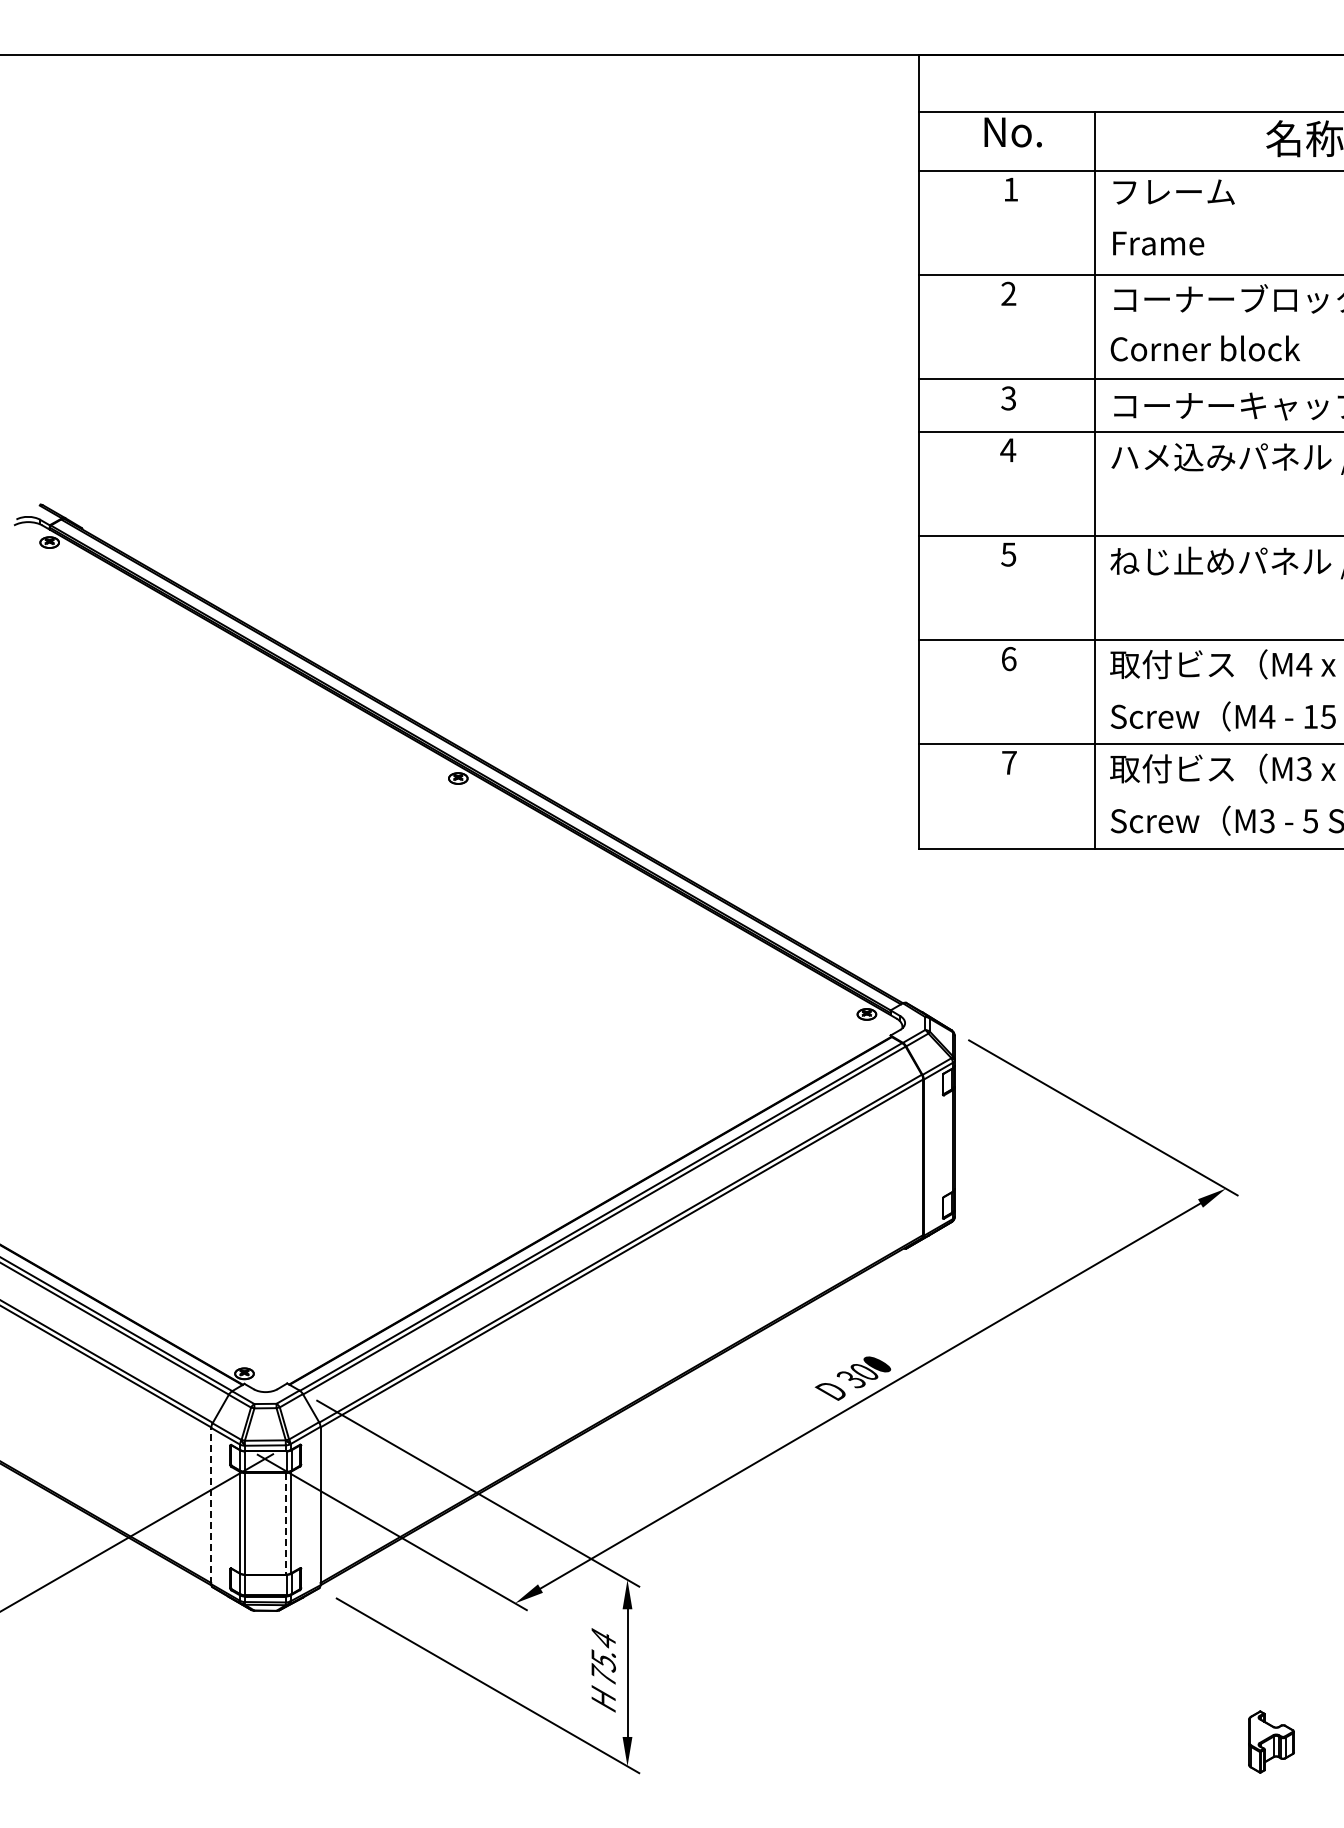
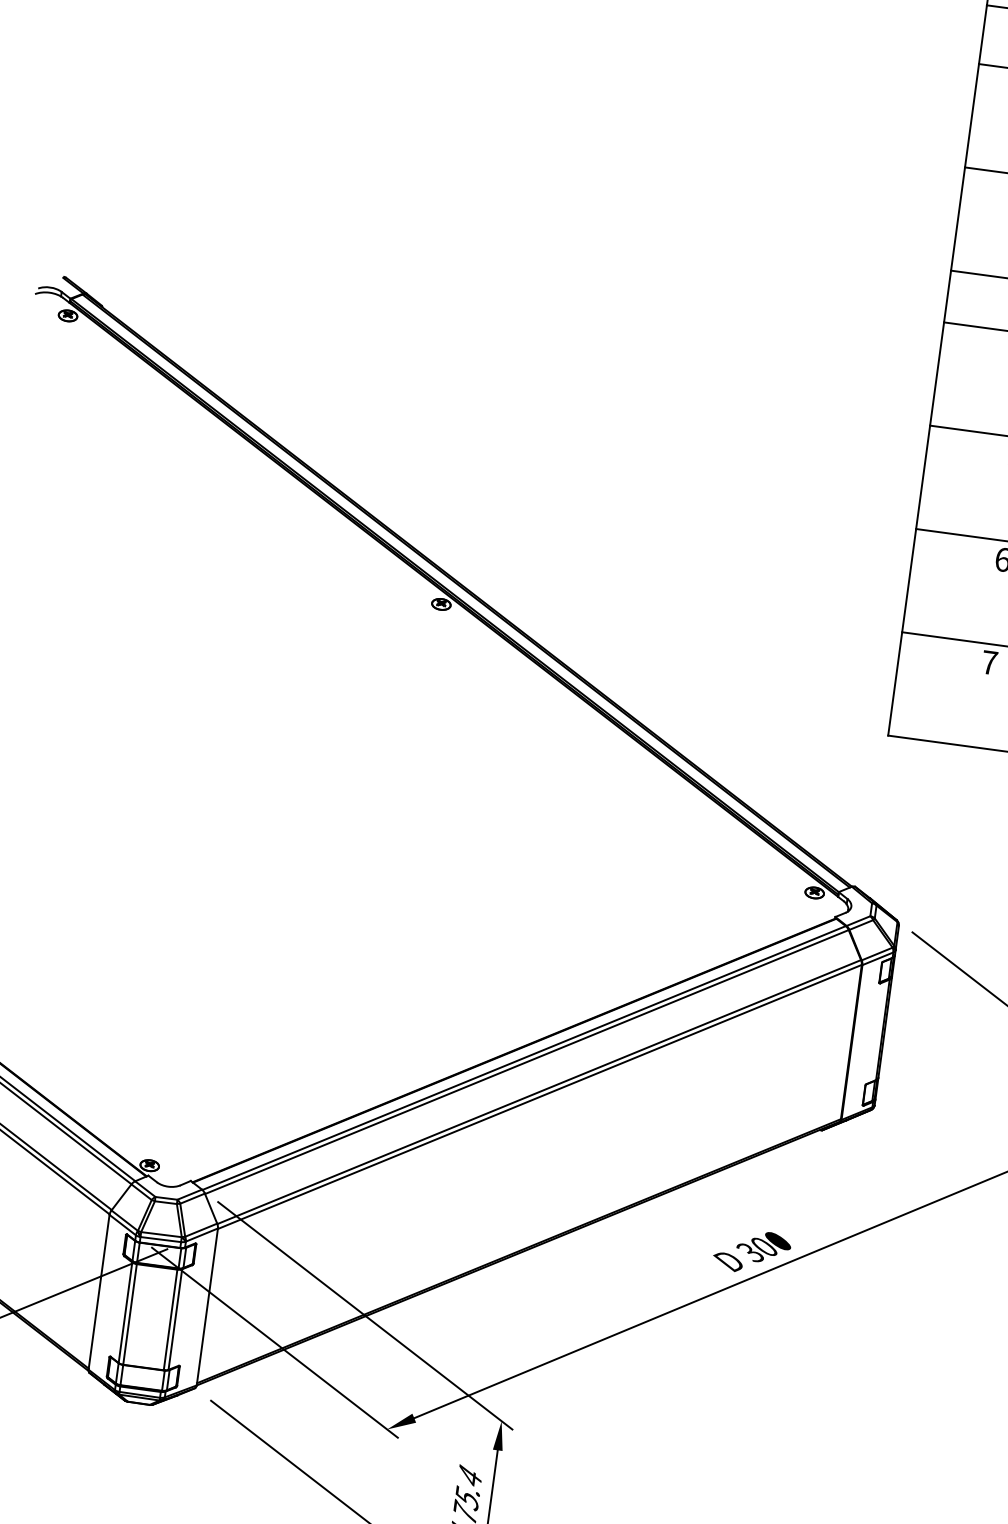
line: (211, 1505) -> (99, 1291), dashed -> solid
line: (285, 1523) -> (170, 1319), dashed -> solid

